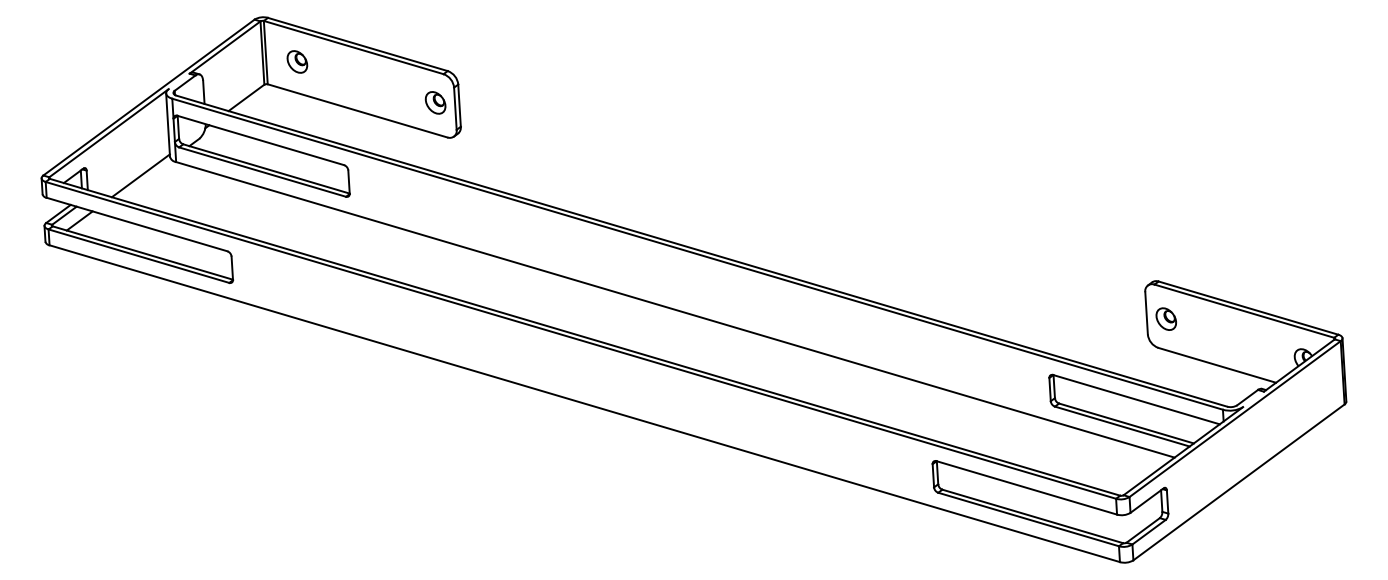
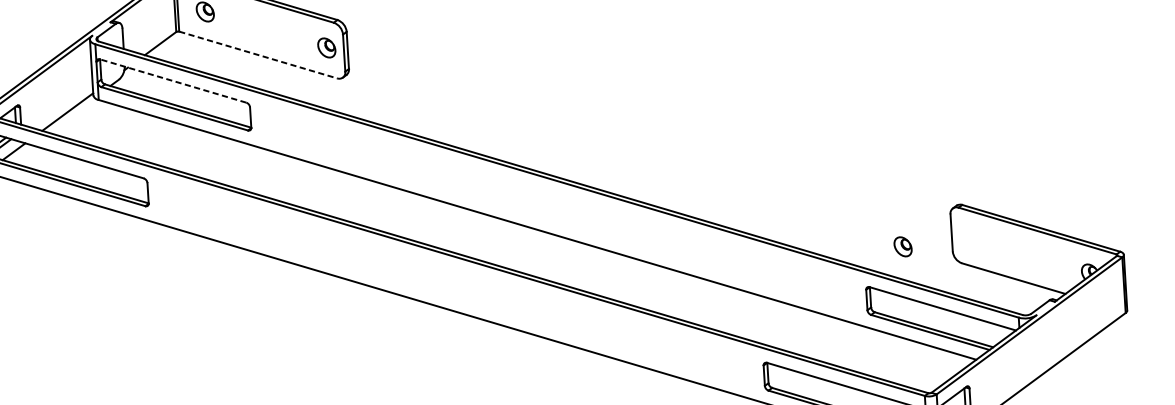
line: (357, 110) -> (258, 54), solid -> dashed
line: (260, 140) -> (172, 81), solid -> dashed
part: (1165, 318) -> (902, 246), moved

